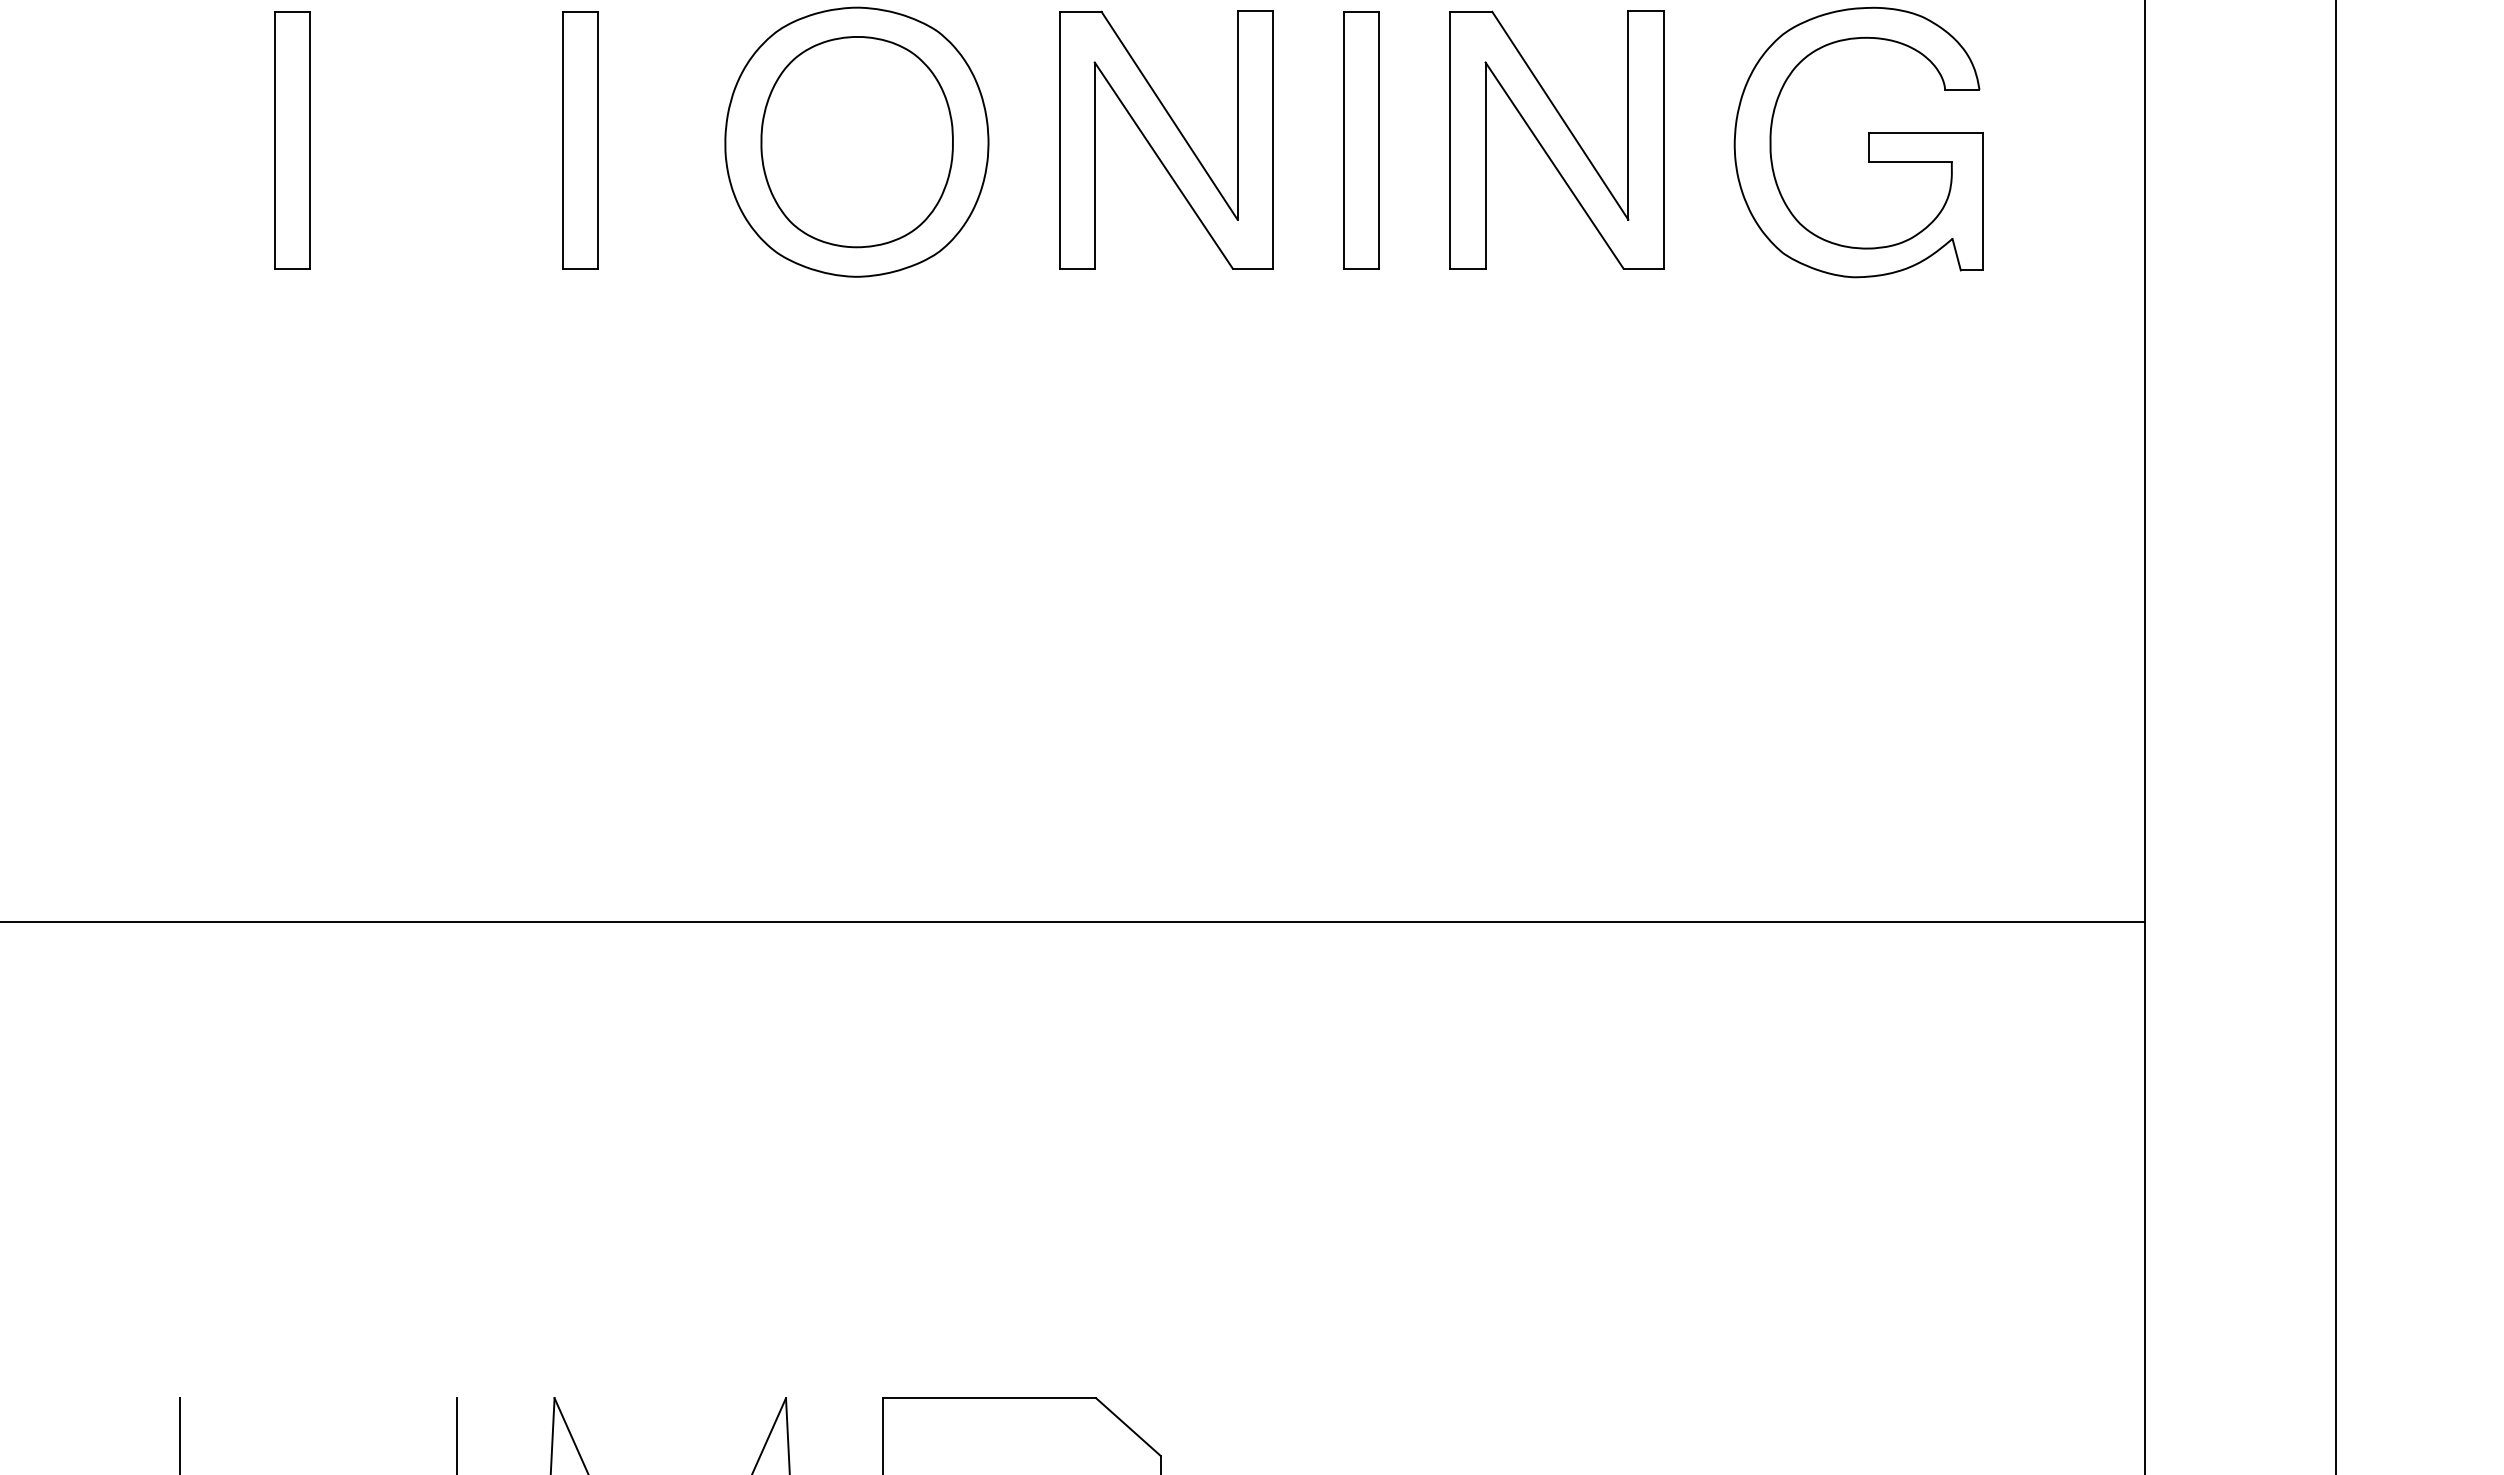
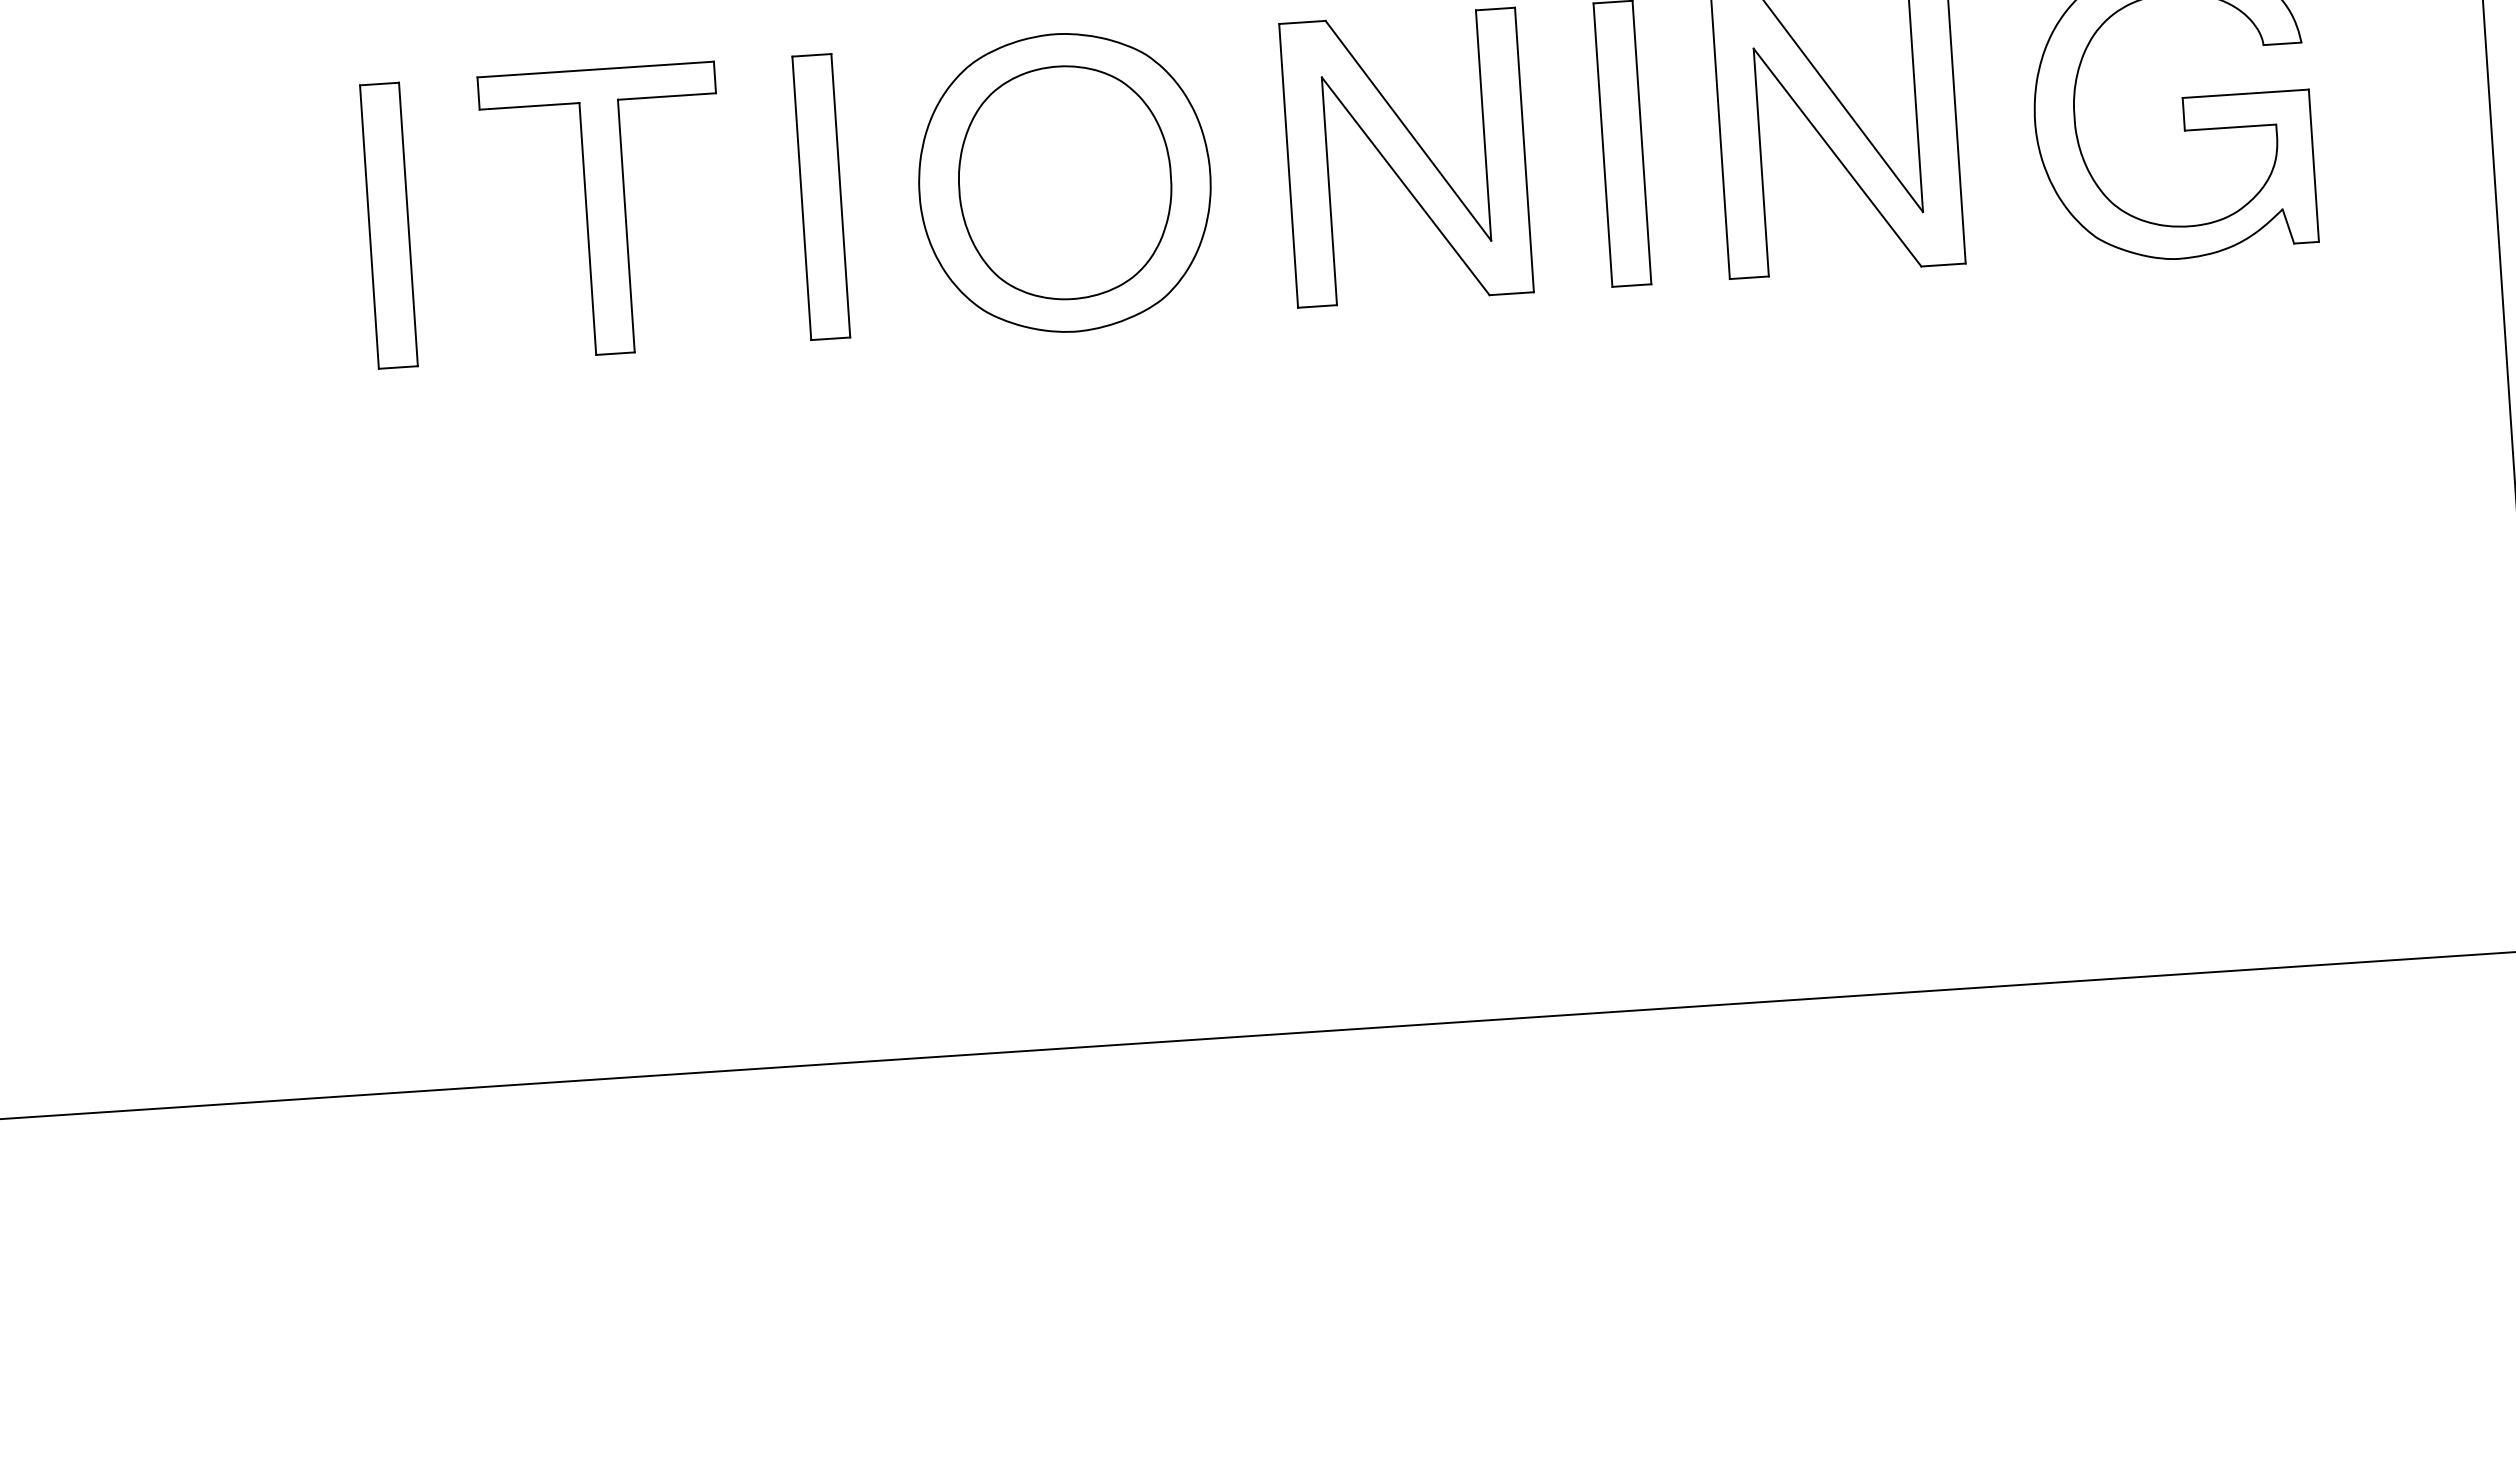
part: (292, 140) -> (389, 225), moved
part: (440, 140) -> (604, 211), added
part: (580, 140) -> (821, 197), moved

